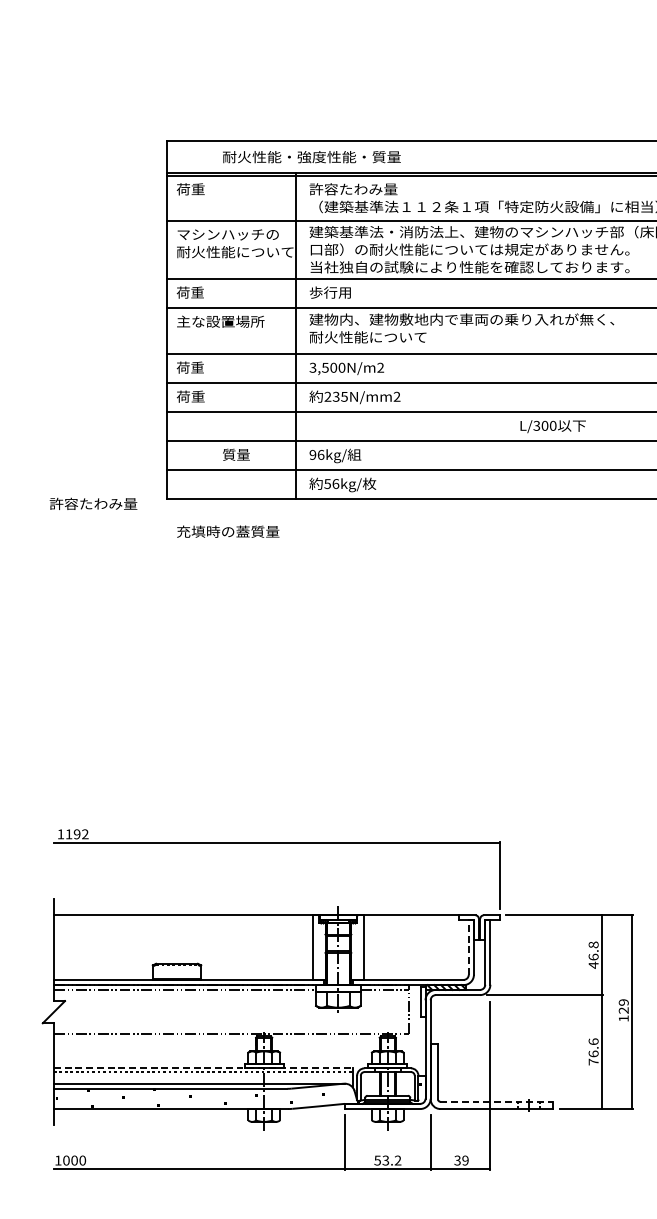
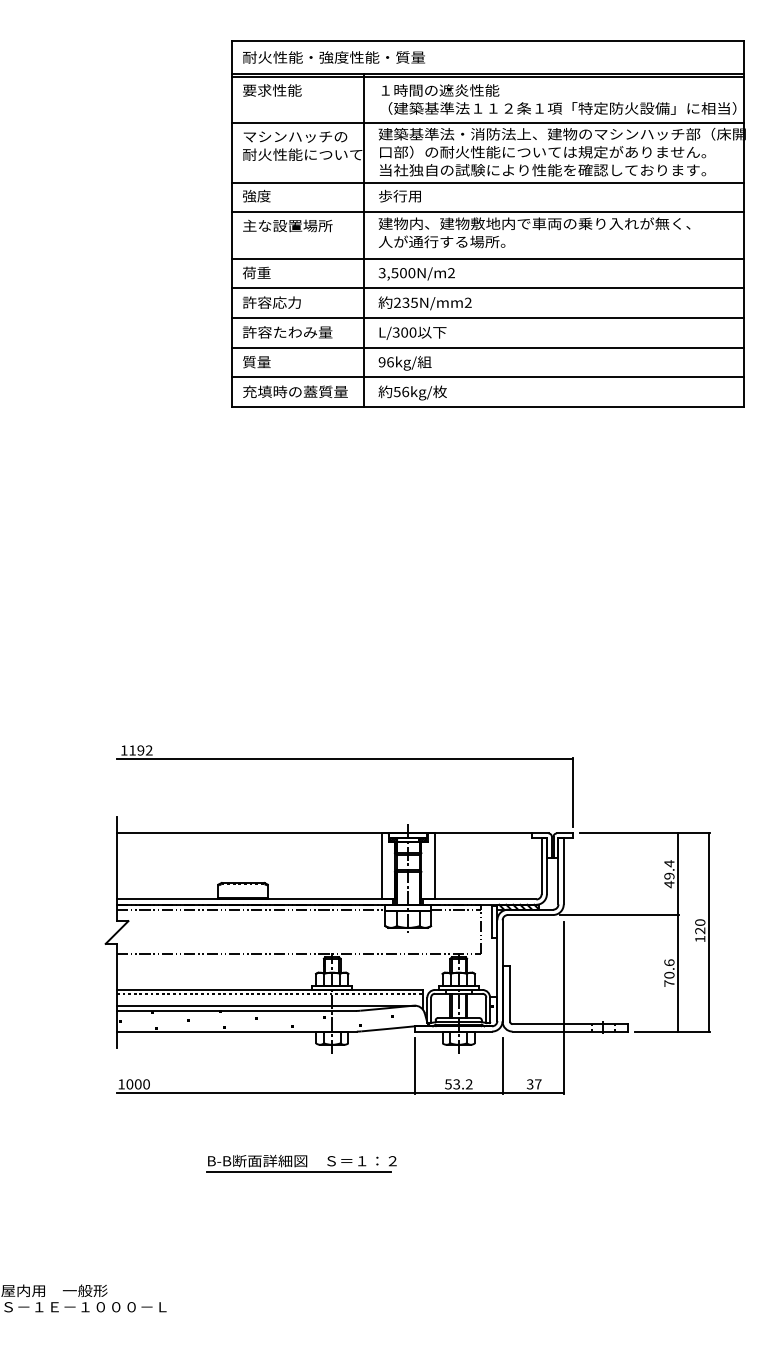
text: (311, 157) -> (333, 57), moved
text: (205, 189) -> (272, 90), 荷重 -> 要求性能
text: (368, 189) -> (438, 90), 許容たわみ量 -> １時間の遮炎性能
text: (190, 291) -> (256, 195), 荷重 -> 強度
text: (370, 336) -> (441, 241), 耐火性能について -> 人が通行する場所。
text: (204, 396) -> (271, 302), 荷重 -> 許容応力
text: (552, 425) -> (412, 332), moved
text: (236, 455) -> (256, 362), moved
text: (93, 504) -> (287, 332), moved
text: (228, 531) -> (295, 391), moved
line: (468, 947) -> (541, 866), dashed -> solid
text: (593, 950) -> (669, 869), 46.8 -> 49.4
text: (624, 1002) -> (700, 922), 129 -> 120
text: (593, 1053) -> (669, 974), 76.6 -> 70.6
line: (202, 1067) -> (269, 989), dashed -> solid
line: (496, 1102) -> (570, 1024), dashed -> solid
text: (465, 1160) -> (538, 1084), 39 -> 37

